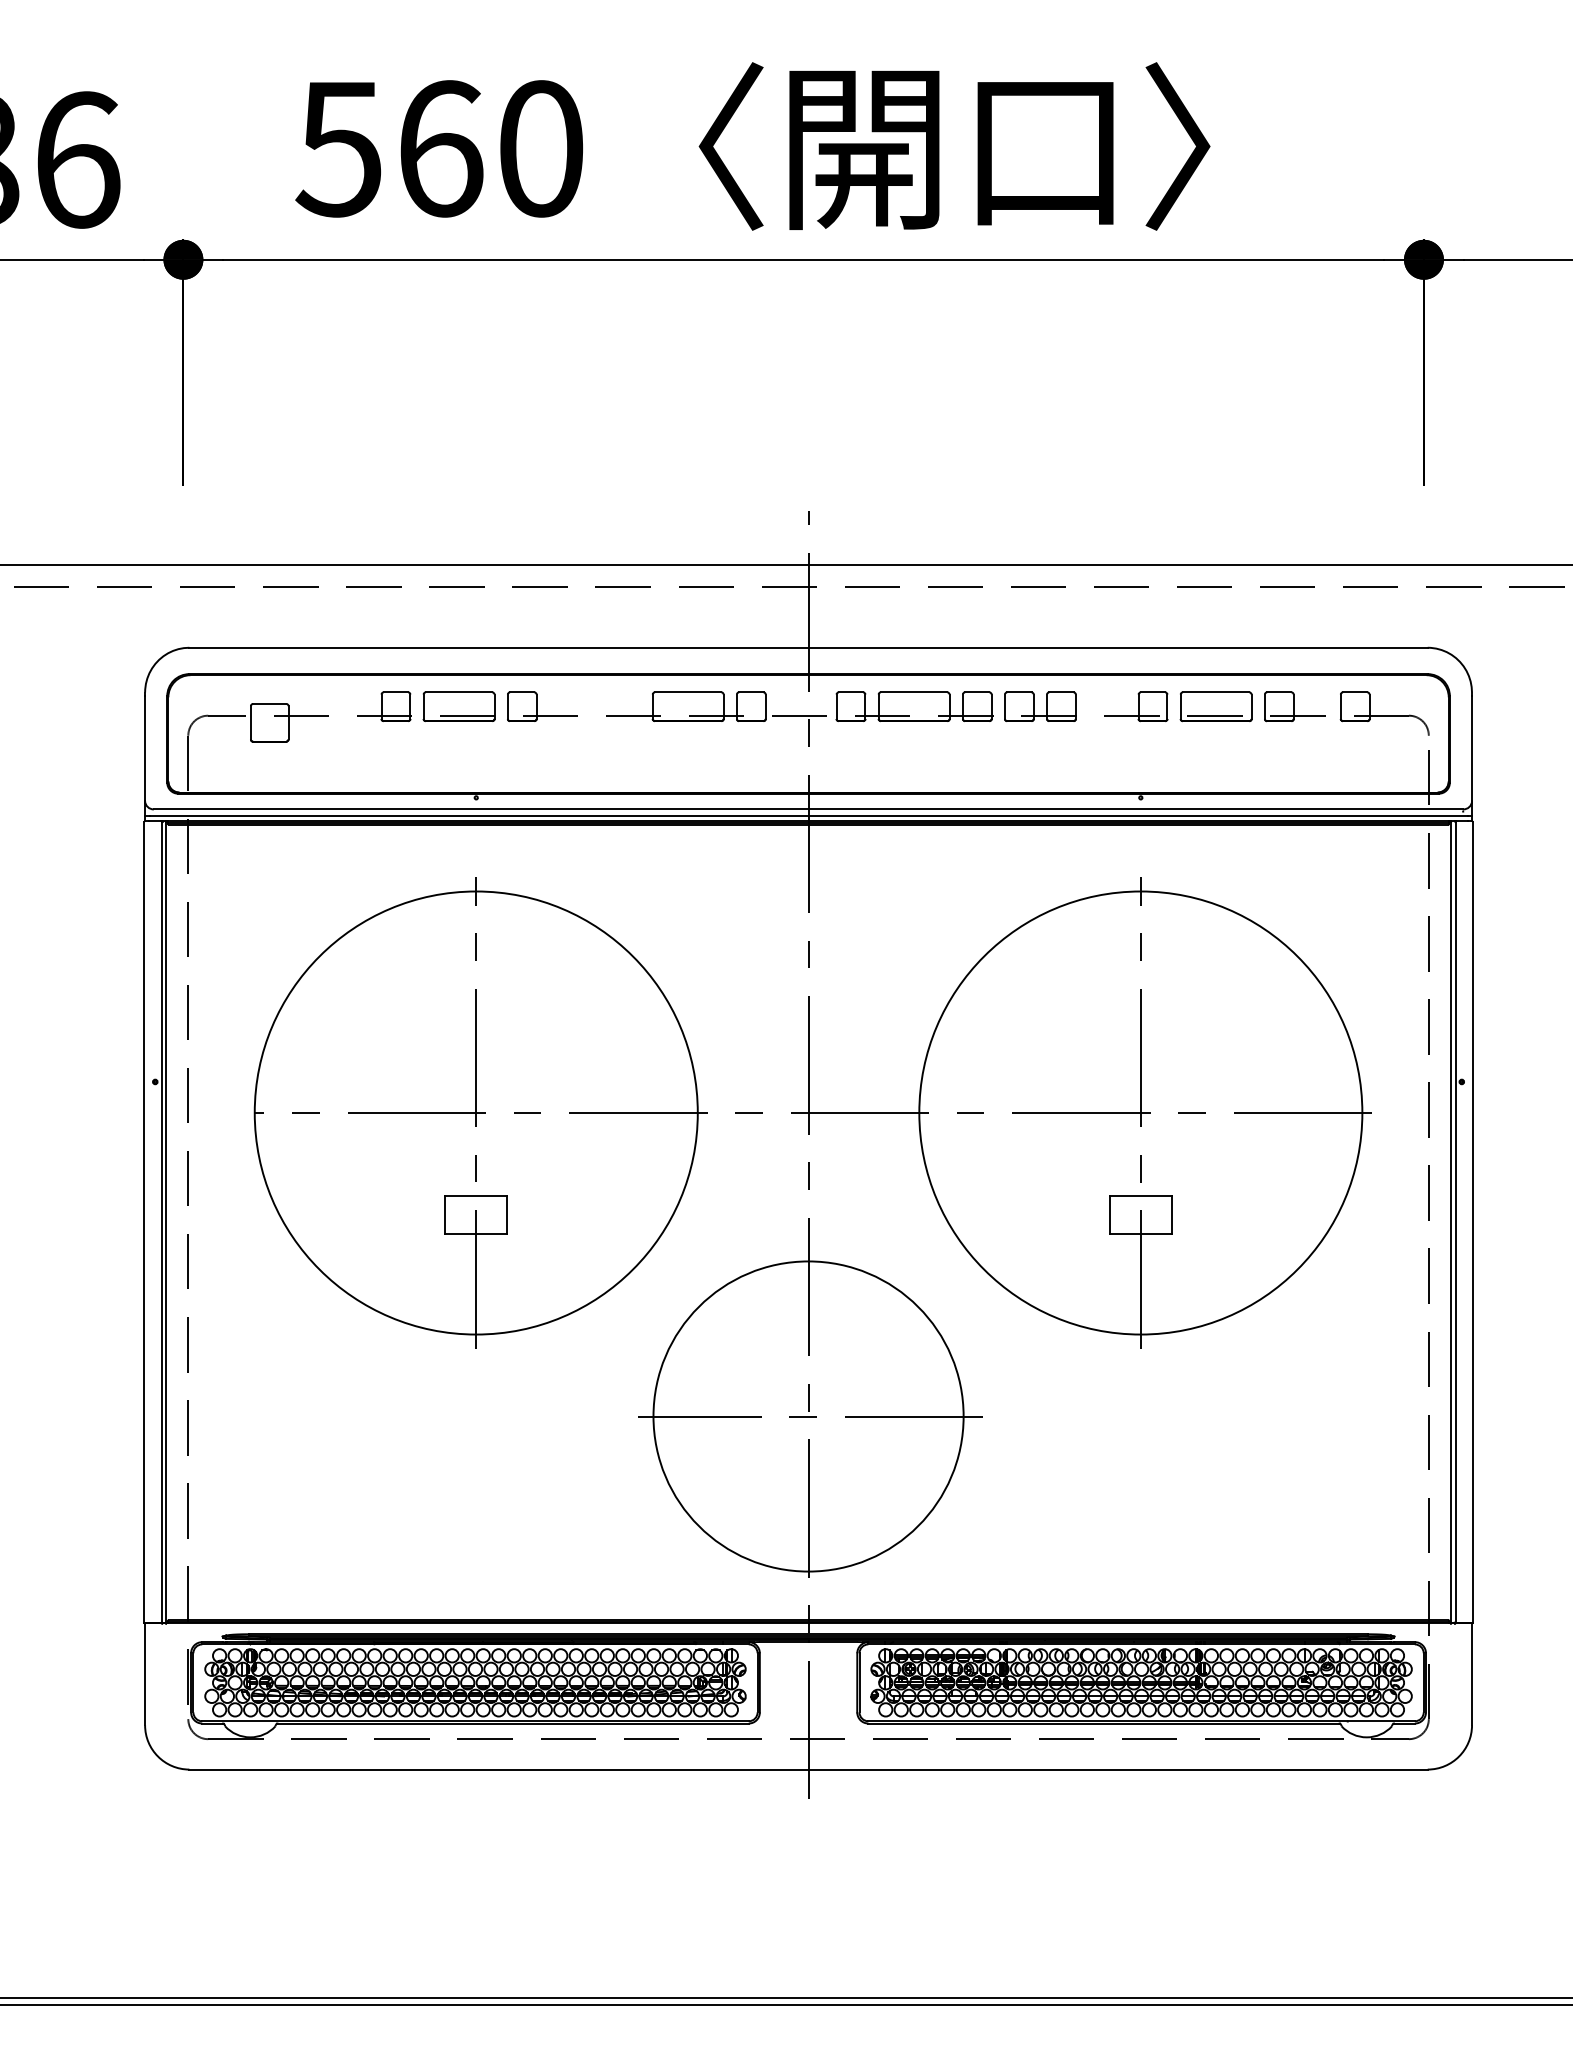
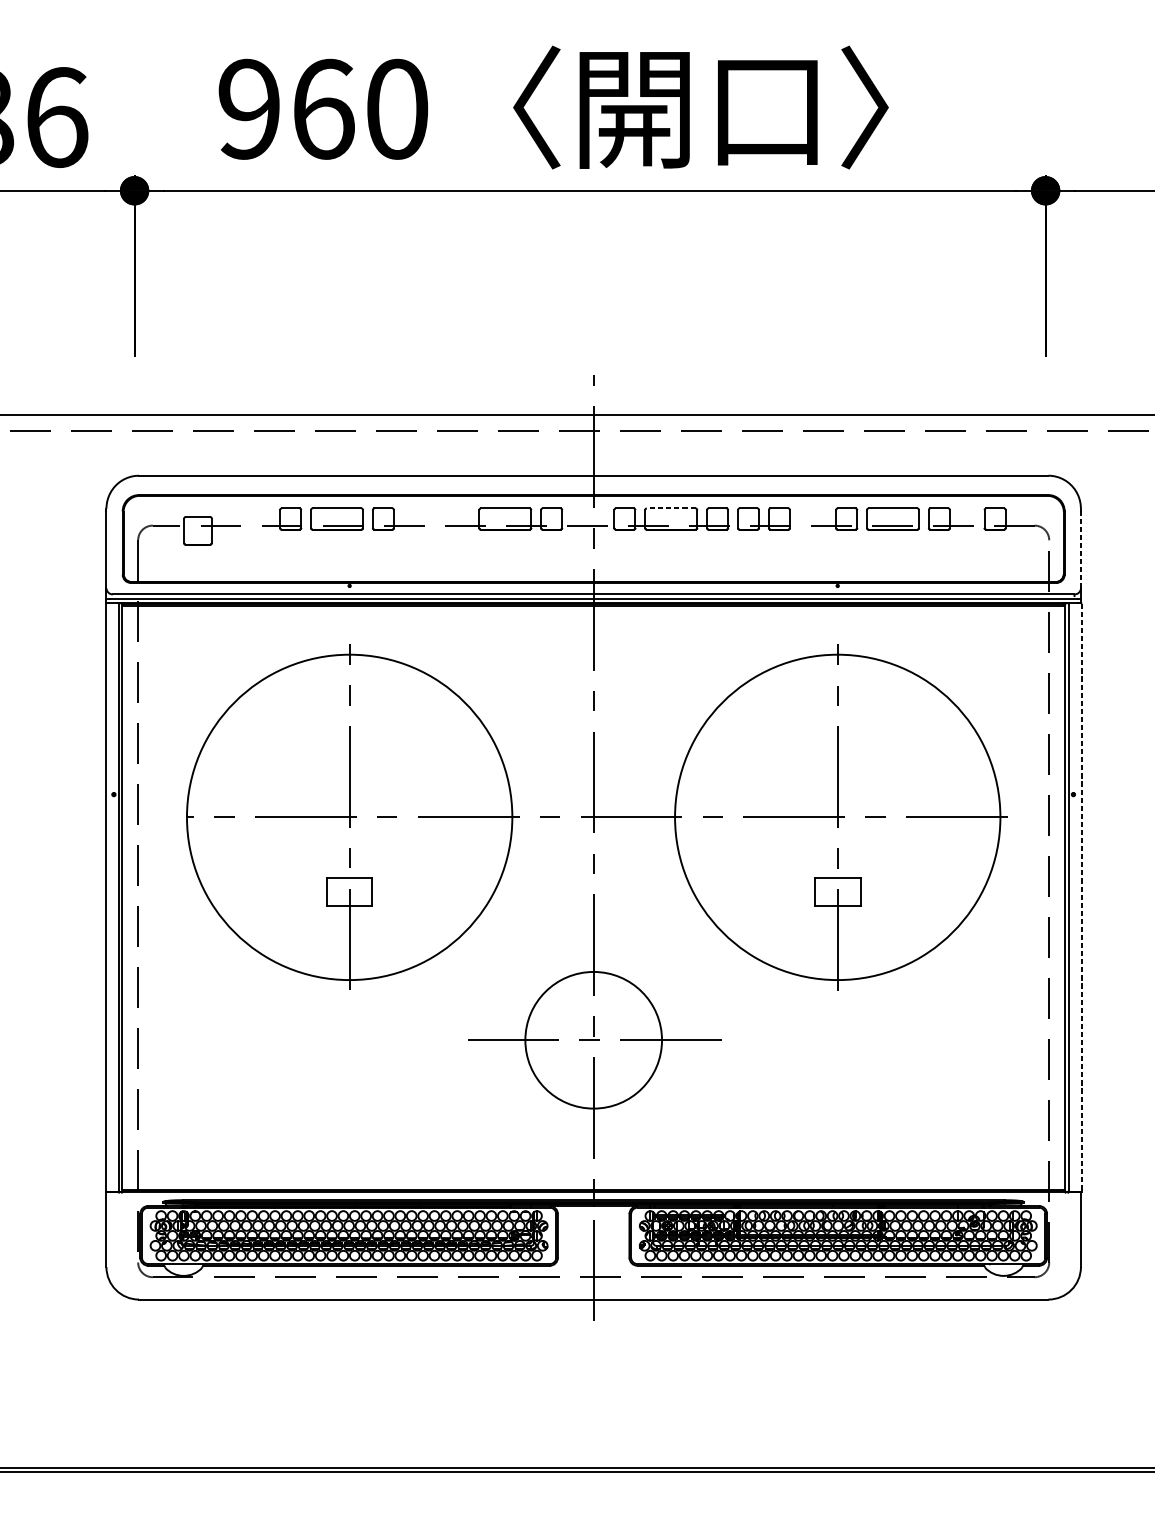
text: (338, 148) -> (248, 109), 560 -> 960
line: (913, 692) -> (670, 508), solid -> dashed
line: (1472, 748) -> (1081, 549), solid -> dashed
line: (1472, 1222) -> (1081, 897), solid -> dashed
circle: (808, 1416) -> (593, 1040), size x0.6

